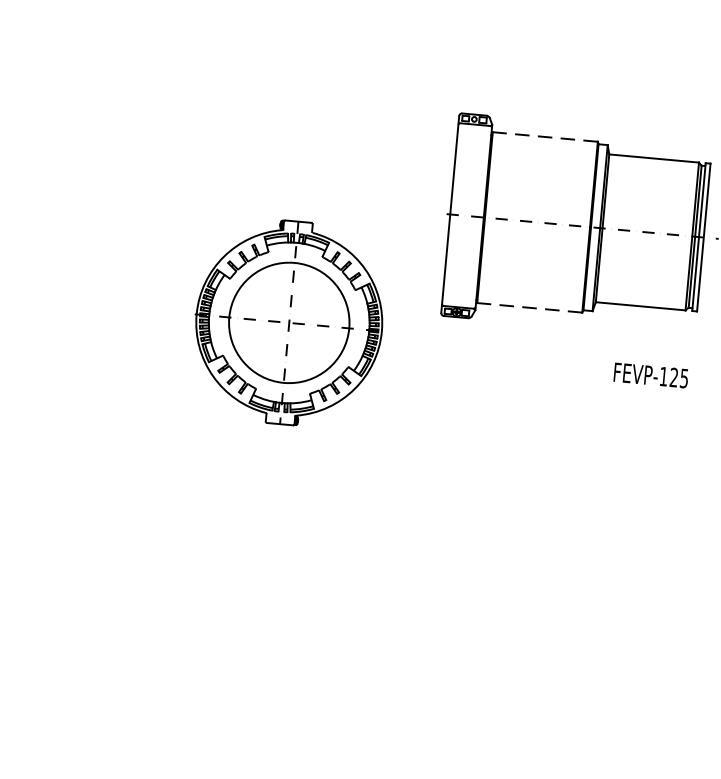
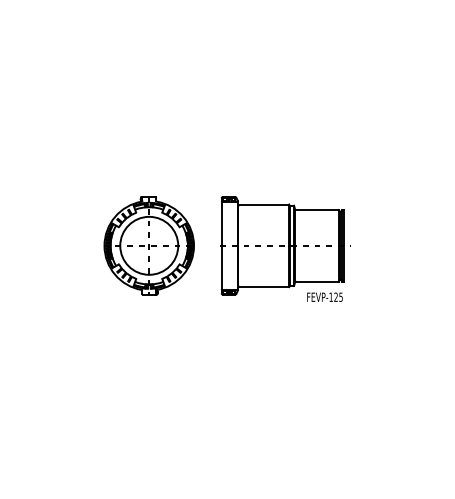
line: (544, 136) -> (263, 204), dashed -> solid
line: (528, 308) -> (263, 287), dashed -> solid
part: (287, 322) -> (148, 245), moved
text: (650, 373) -> (324, 296), moved

